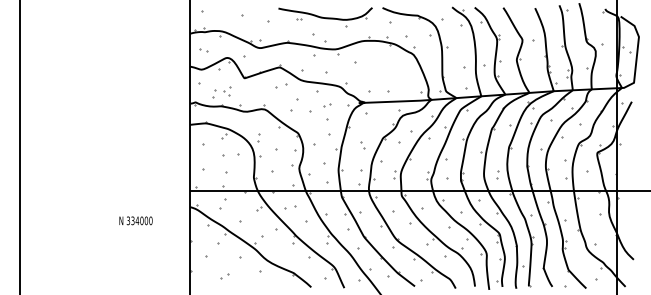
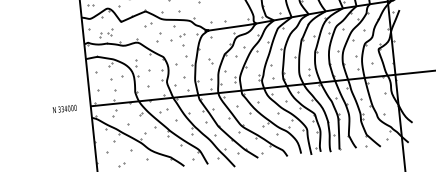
text: (135, 220) -> (64, 108), moved

